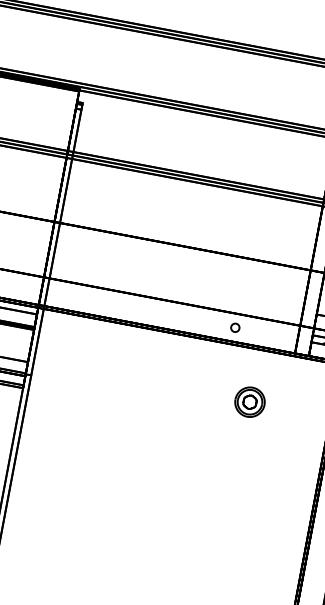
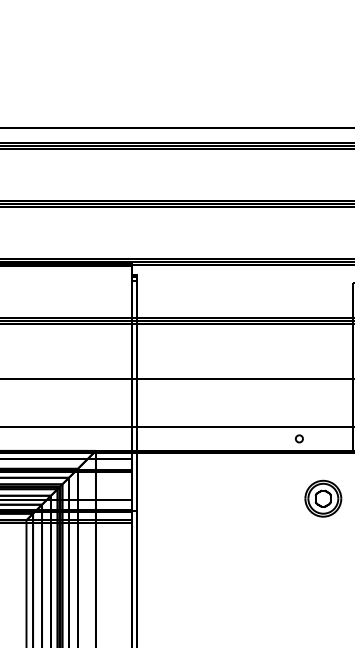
part: (250, 402) -> (323, 498), size x1.43

